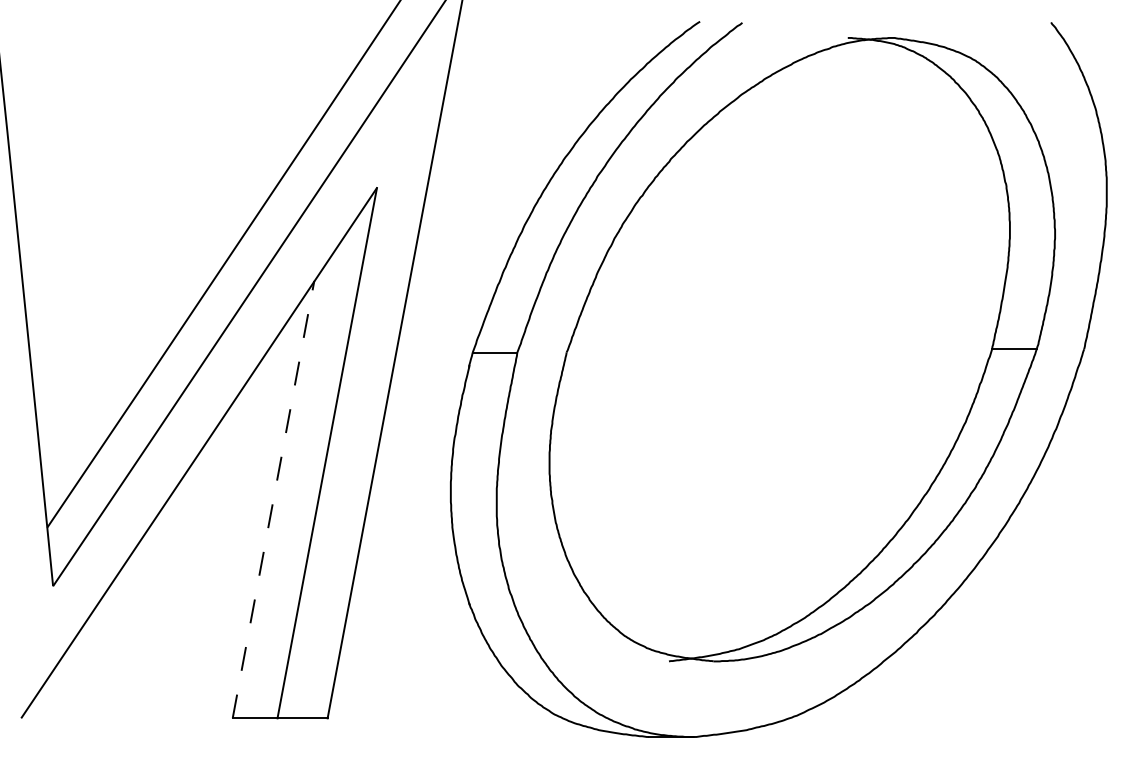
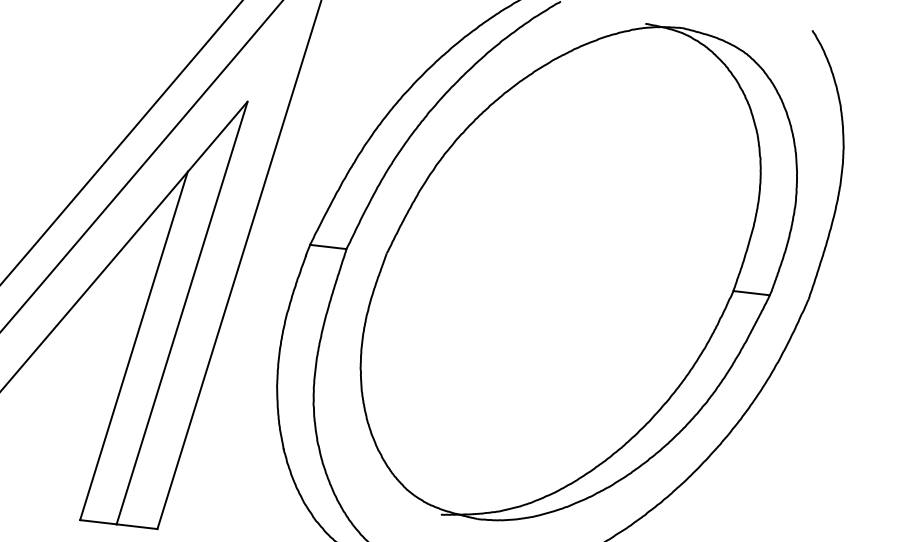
line: (273, 499) -> (134, 345), dashed -> solid

